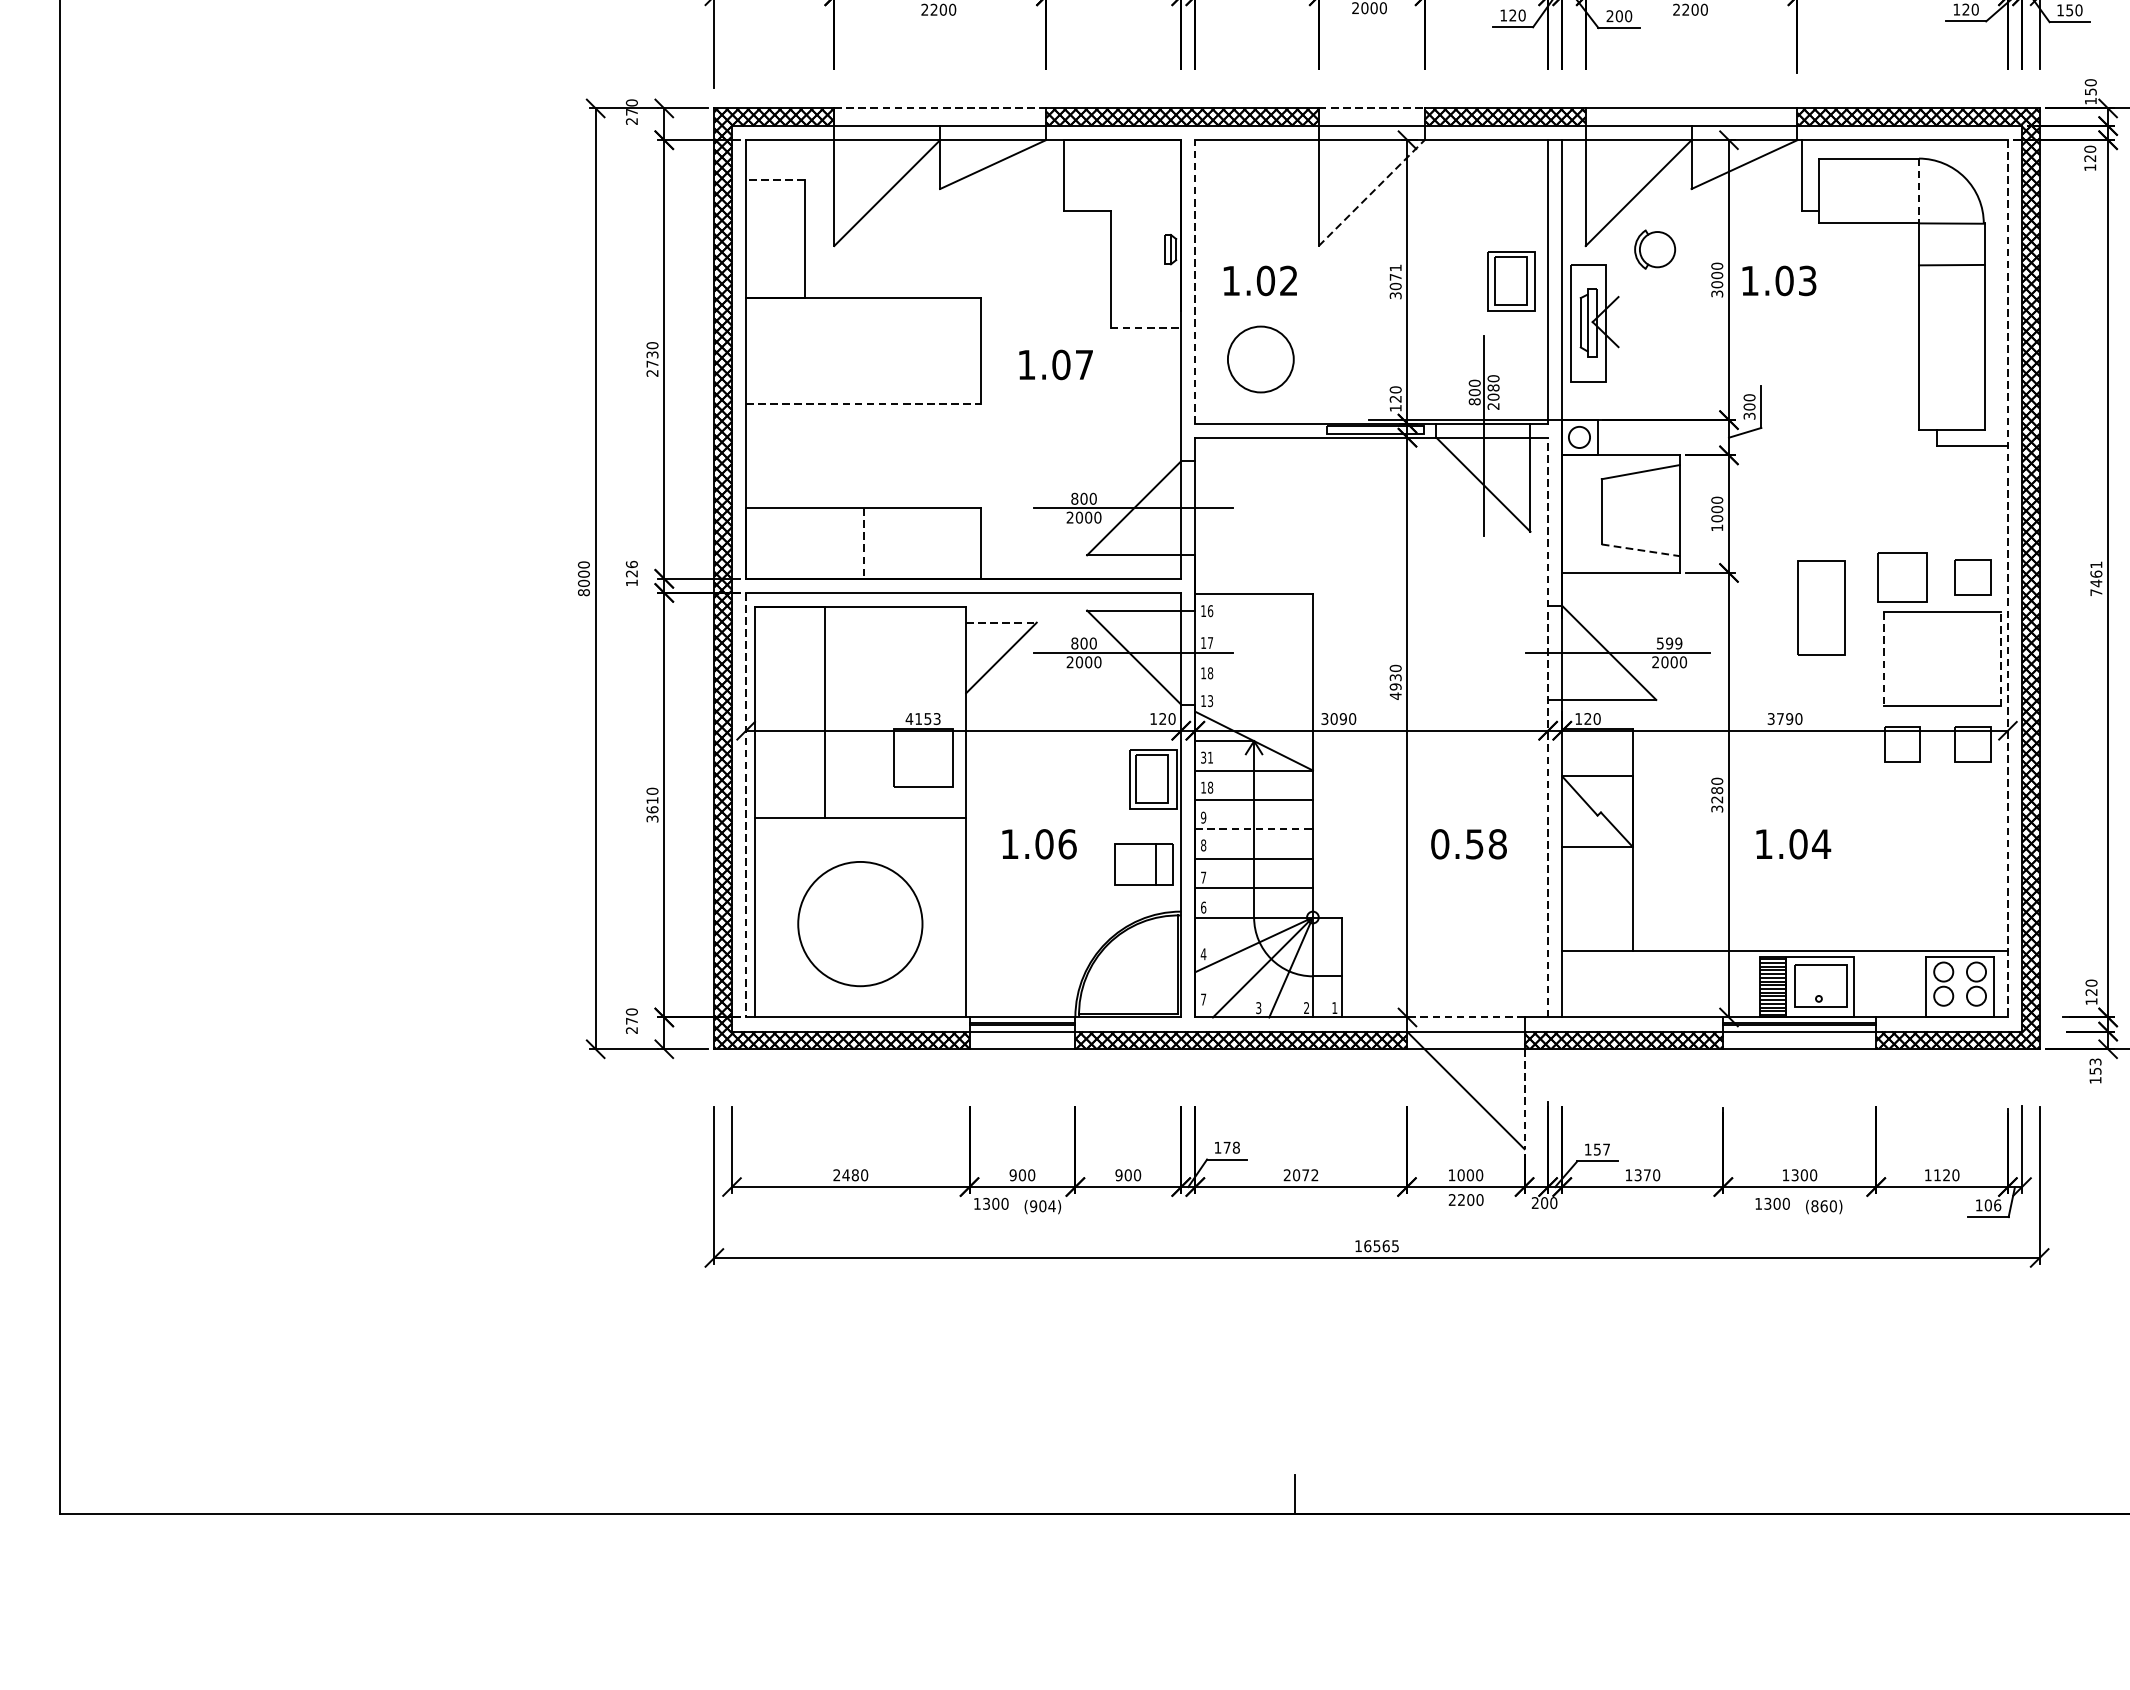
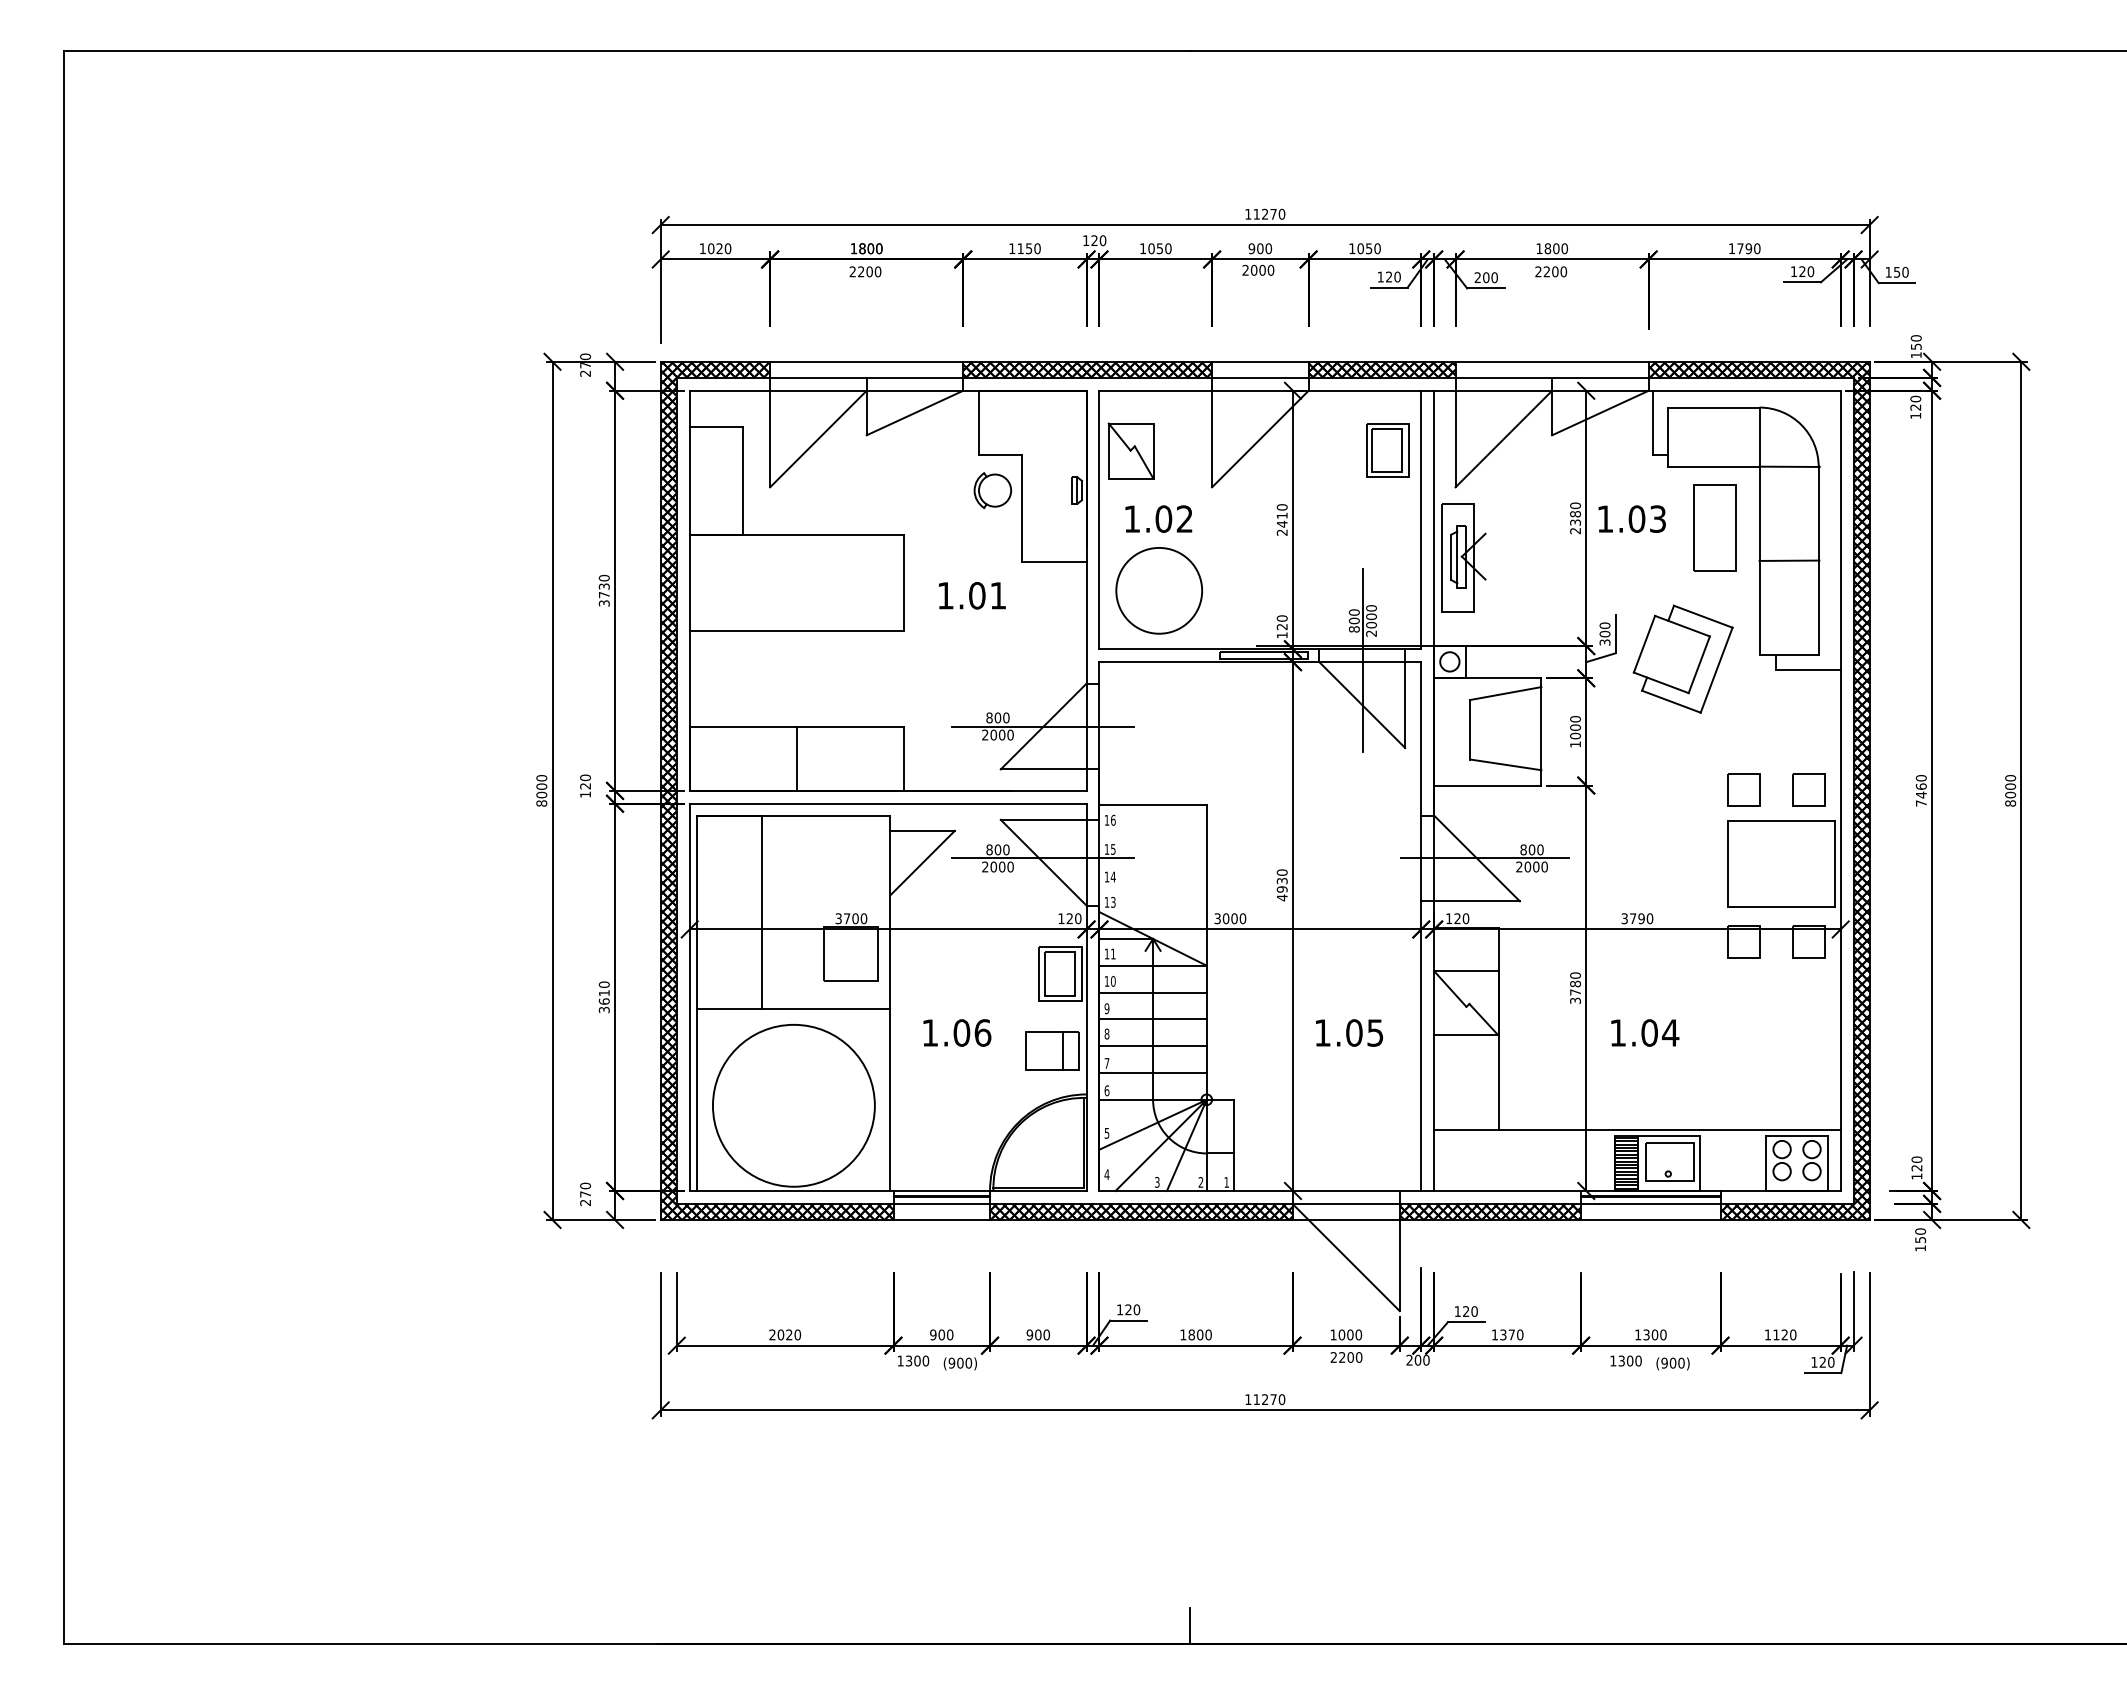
line: (939, 108) -> (866, 361), dashed -> solid
line: (1371, 108) -> (1260, 361), dashed -> solid
line: (775, 180) -> (716, 427), dashed -> solid
line: (1918, 191) -> (1759, 437), dashed -> solid
line: (1371, 192) -> (1260, 438), dashed -> solid
part: (1229, 205) -> (1130, 450), added
part: (1654, 249) -> (992, 490), moved
line: (1951, 264) -> (1789, 560), moved
line: (1195, 281) -> (1099, 519), dashed -> solid
text: (1394, 281) -> (1281, 519), 3071 -> 2410
part: (1511, 281) -> (1387, 450), moved
text: (1717, 284) -> (1575, 522), 3000 -> 2380
line: (1146, 328) -> (1054, 562), dashed -> solid
circle: (1261, 359) -> (1159, 590), size x1.43
text: (1084, 364) -> (998, 595), 1.07 -> 1.01
text: (652, 373) -> (604, 603), 2730 -> 3730
text: (1493, 387) -> (1371, 616), 2080 -> 2000
line: (864, 404) -> (797, 631), dashed -> solid
part: (1834, 433) -> (1682, 658), added
line: (863, 544) -> (796, 759), dashed -> solid
line: (1640, 549) -> (1505, 764), dashed -> solid
text: (631, 564) -> (585, 777), 126 -> 120
text: (2095, 565) -> (1920, 778), 7461 -> 7460
part: (1901, 577) -> (1743, 789), size x0.71
line: (2007, 579) -> (1840, 791), dashed -> solid
part: (1821, 608) -> (1714, 527), moved
line: (1002, 622) -> (923, 830), dashed -> solid
text: (1210, 643) -> (1113, 849), 17 -> 15
text: (1668, 643) -> (1531, 849), 599 -> 800
line: (1883, 659) -> (1727, 864), dashed -> solid
line: (2001, 659) -> (1834, 864), dashed -> solid
text: (1209, 672) -> (1112, 876), 18 -> 14
text: (923, 718) -> (851, 918), 4153 -> 3700
text: (1343, 718) -> (1234, 918), 3090 -> 3000
line: (1548, 727) -> (1421, 926), dashed -> solid
text: (1203, 757) -> (1106, 953), 31 -> 11
text: (1209, 787) -> (1112, 981), 18 -> 10
text: (1717, 799) -> (1575, 992), 3280 -> 3780
line: (745, 805) -> (689, 997), dashed -> solid
line: (1254, 829) -> (1153, 1019), dashed -> solid
text: (1468, 843) -> (1348, 1032), 0.58 -> 1.05
circle: (859, 923) -> (793, 1105), size x1.43
text: (1203, 954) -> (1106, 1133), 4 -> 5
text: (1203, 999) -> (1106, 1174), 7 -> 4
line: (1466, 1016) -> (1346, 1190), dashed -> solid
text: (2095, 1061) -> (1920, 1231), 153 -> 150
line: (1524, 1099) -> (1399, 1265), dashed -> solid
text: (1231, 1147) -> (1132, 1309), 178 -> 120
text: (1602, 1149) -> (1470, 1311), 157 -> 120
text: (850, 1174) -> (784, 1334), 2480 -> 2020
text: (1300, 1174) -> (1195, 1334), 2072 -> 1800
text: (1992, 1204) -> (1826, 1361), 106 -> 120
text: (1051, 1205) -> (968, 1362), (904) -> (900)
text: (1819, 1205) -> (1668, 1362), (860) -> (900)
text: (1381, 1246) -> (1269, 1399), 16565 -> 11270

